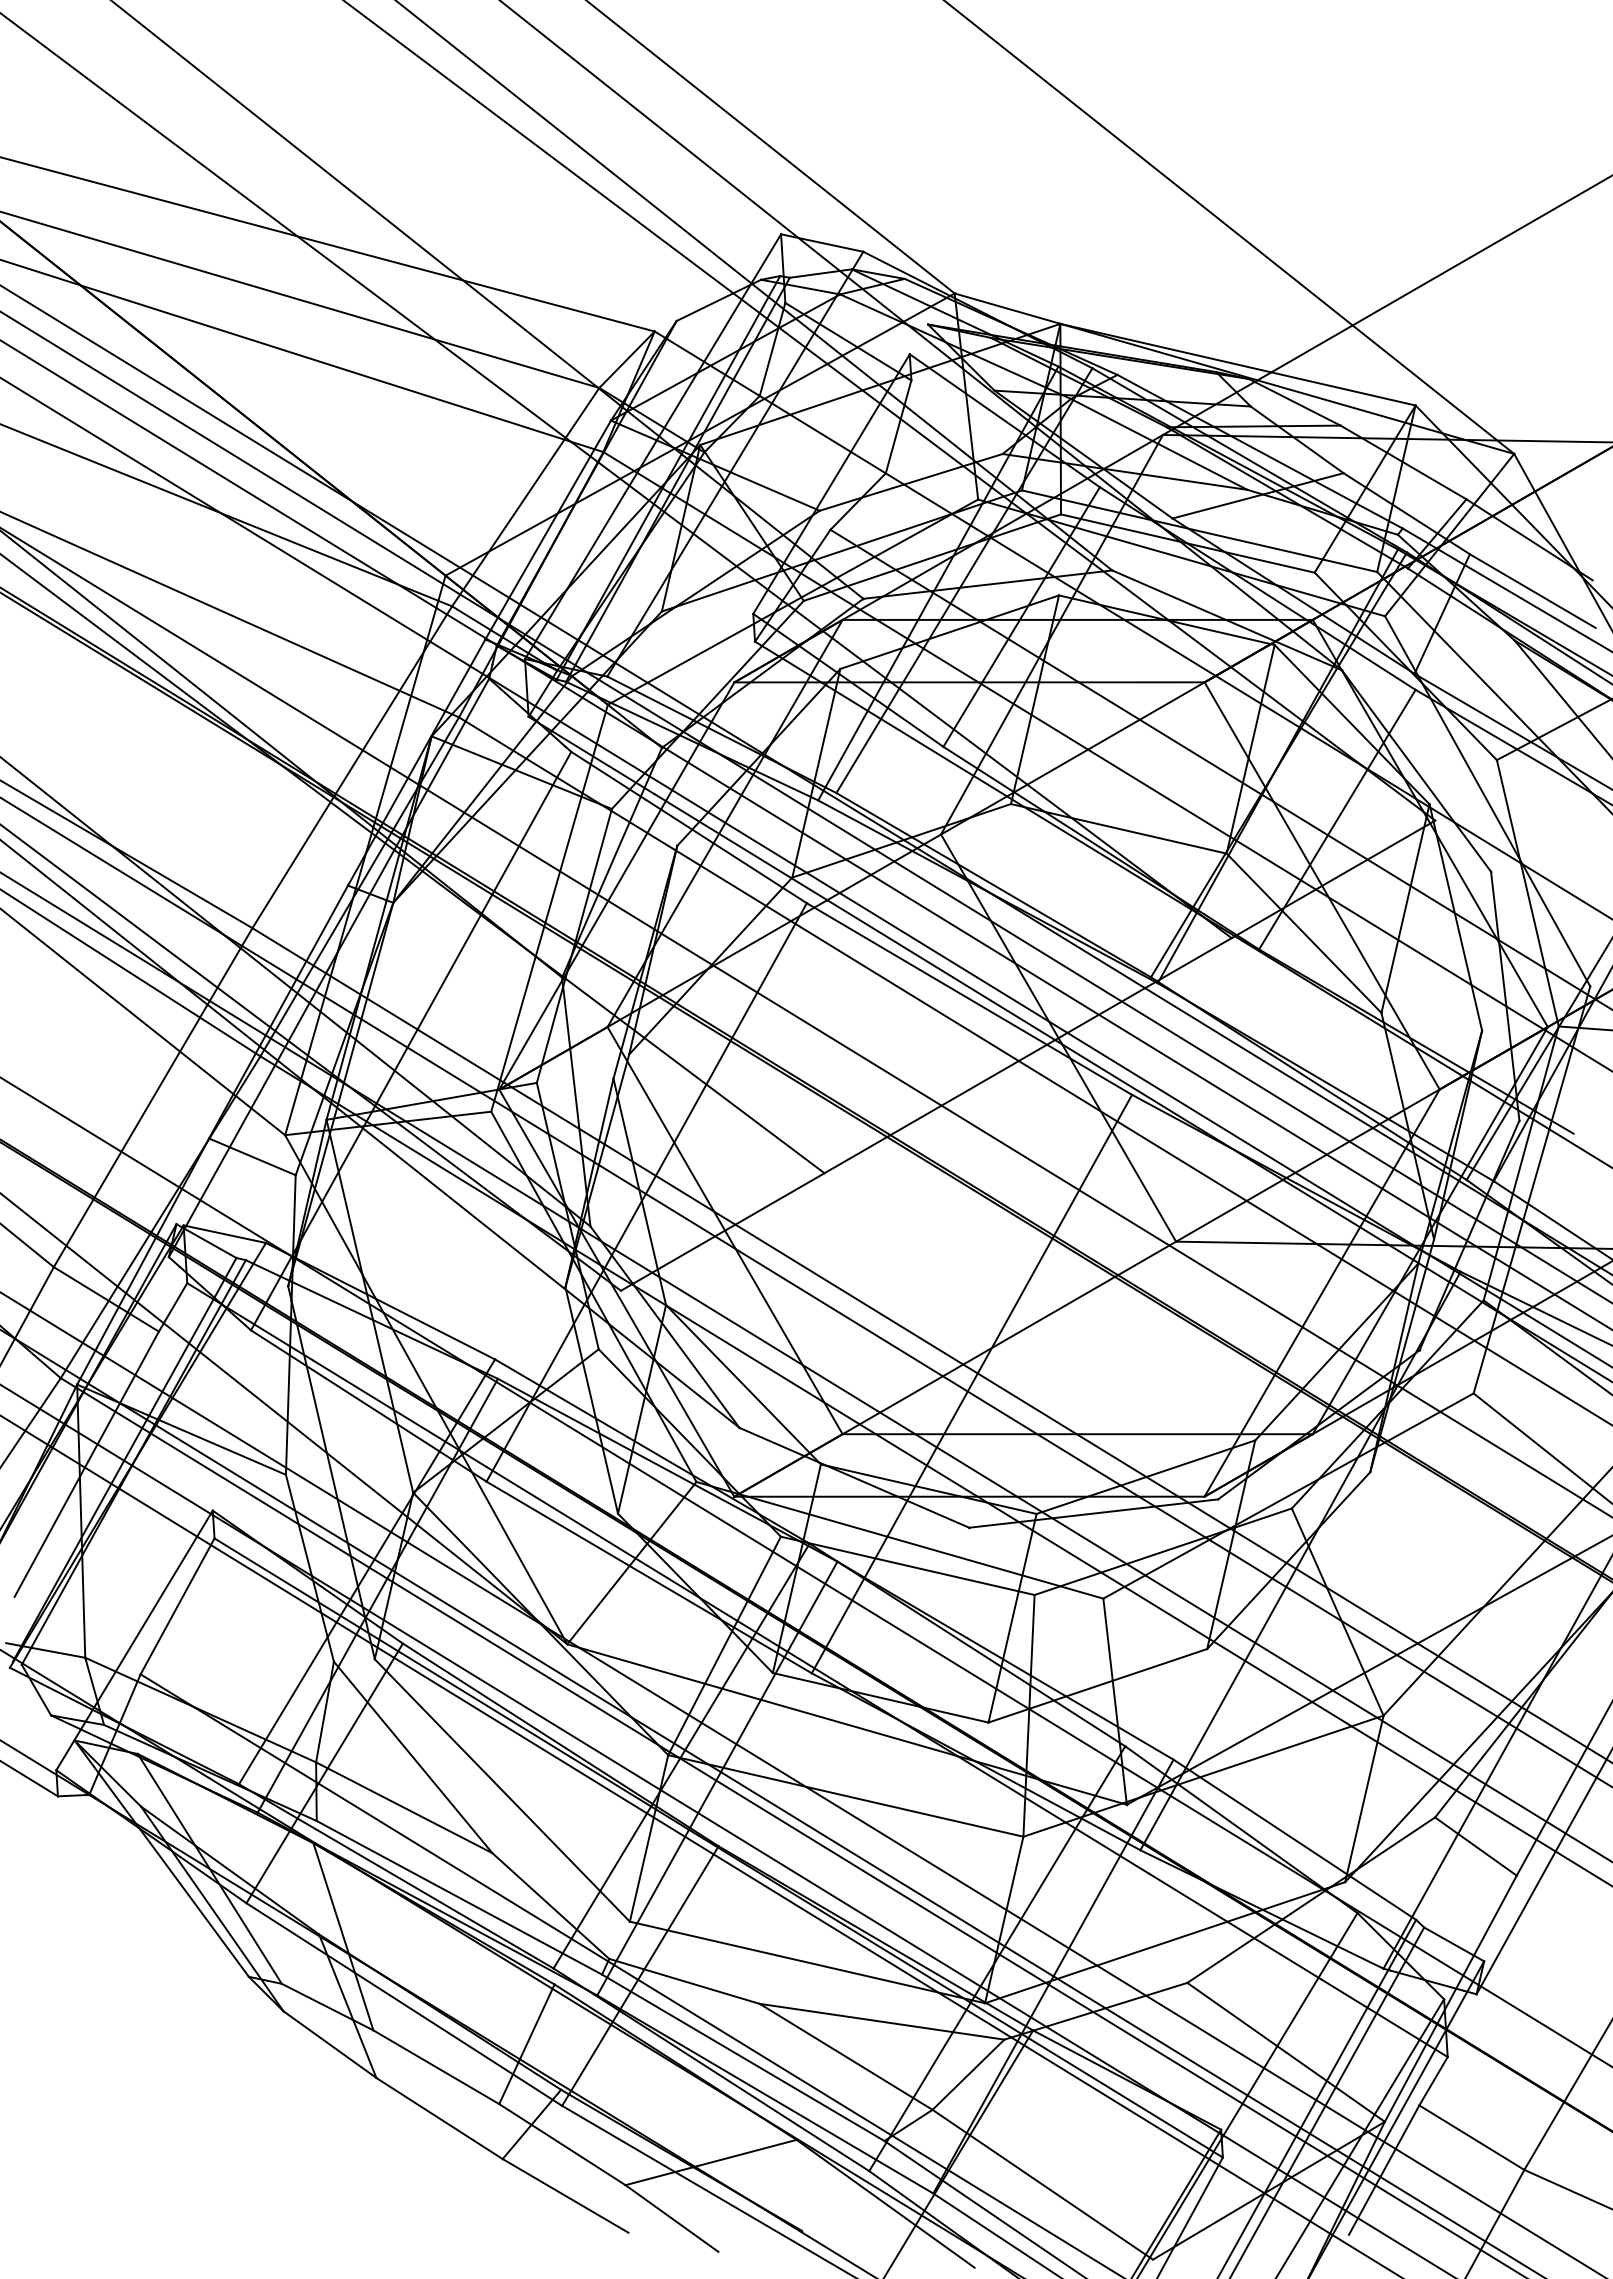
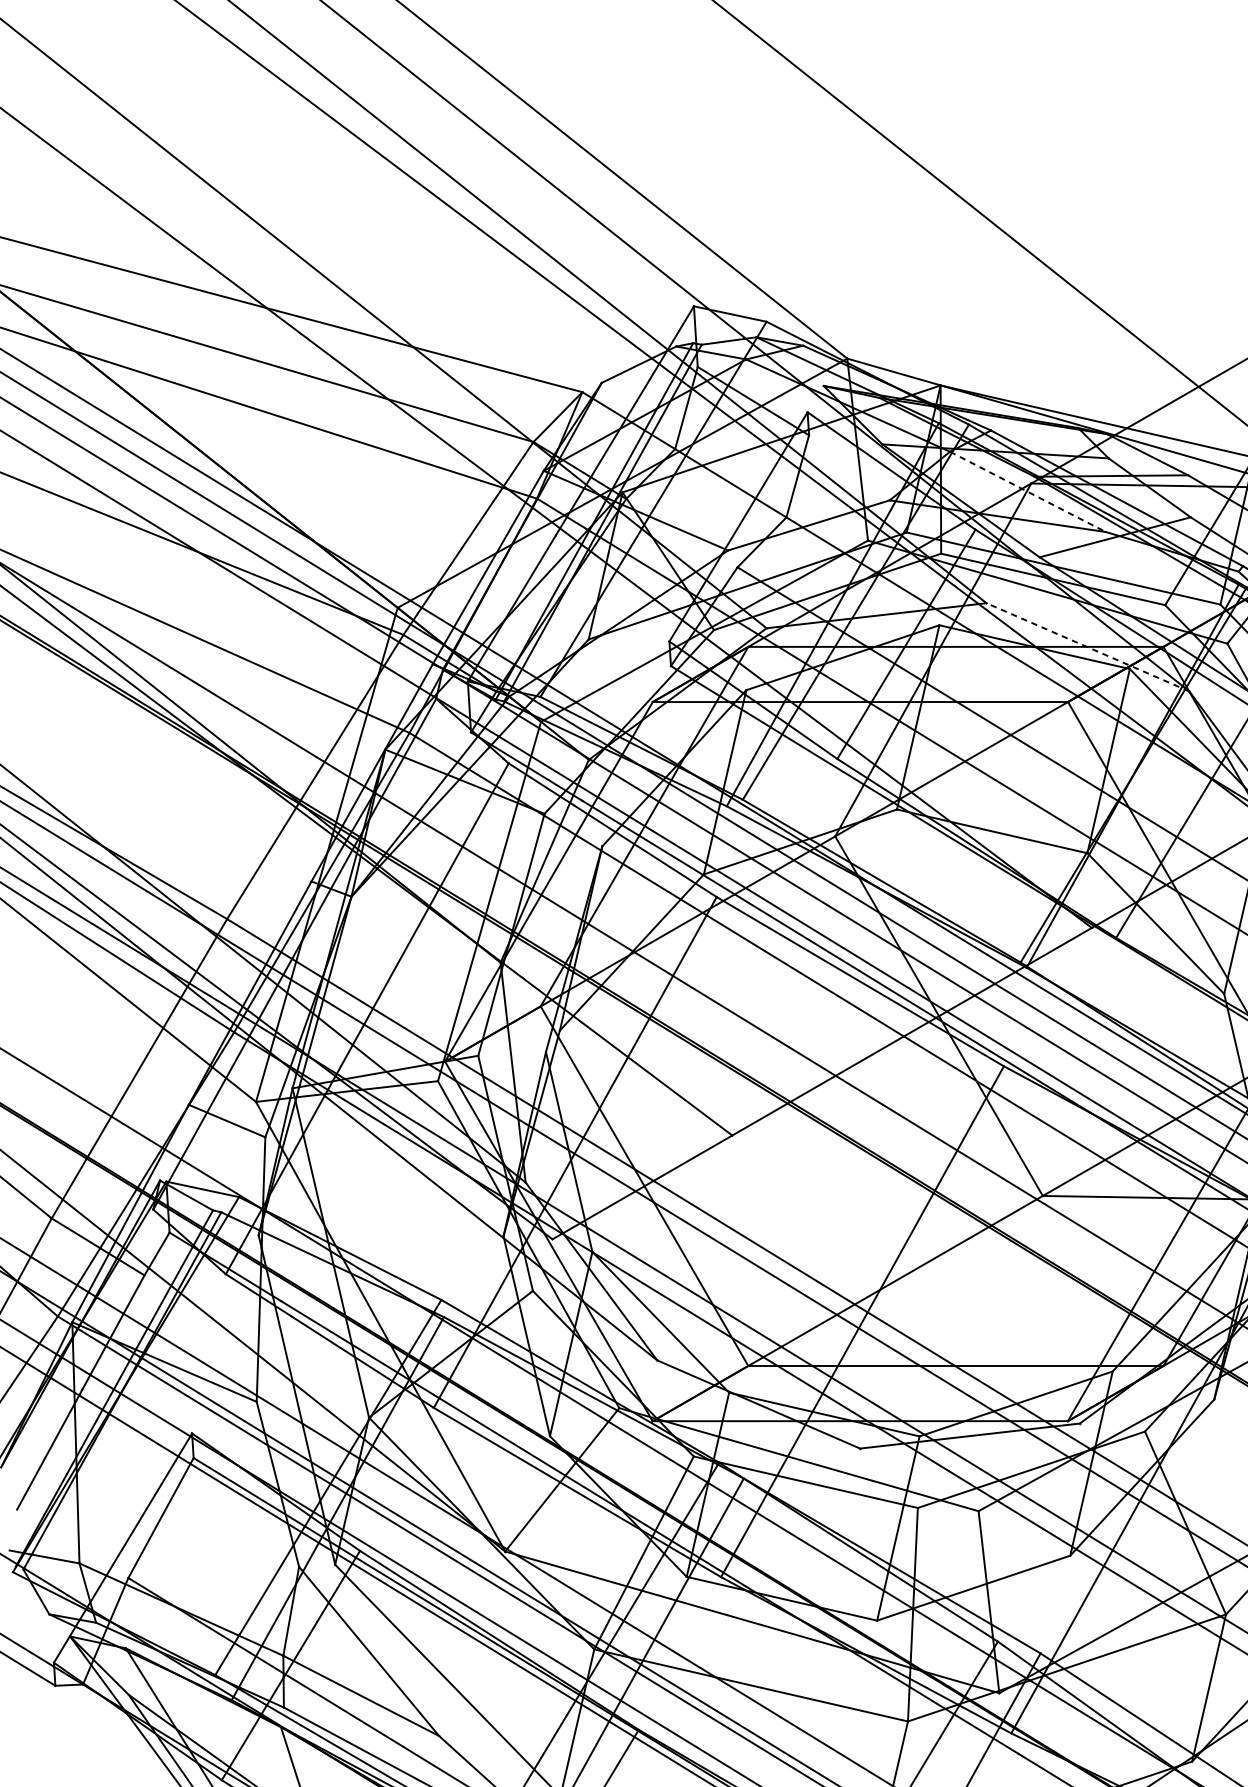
line: (1159, 444) -> (1028, 491), solid -> dashed
line: (1226, 620) -> (1087, 647), solid -> dashed

